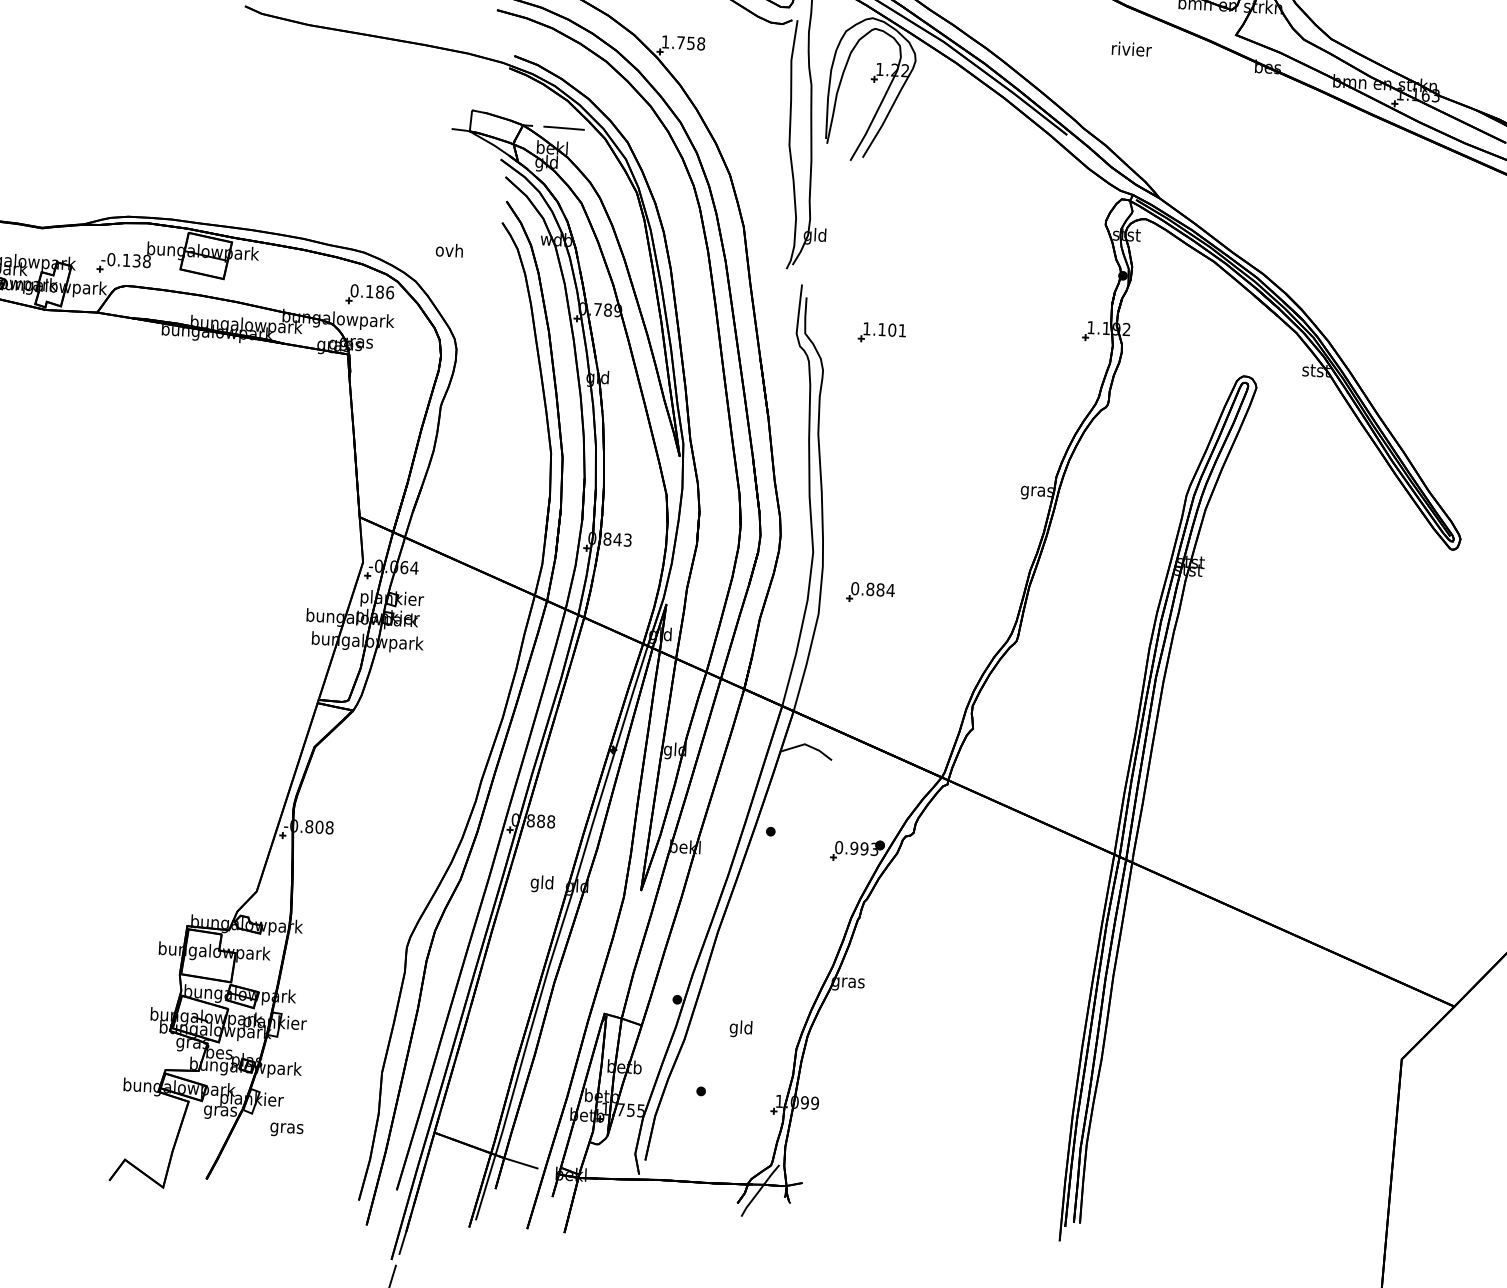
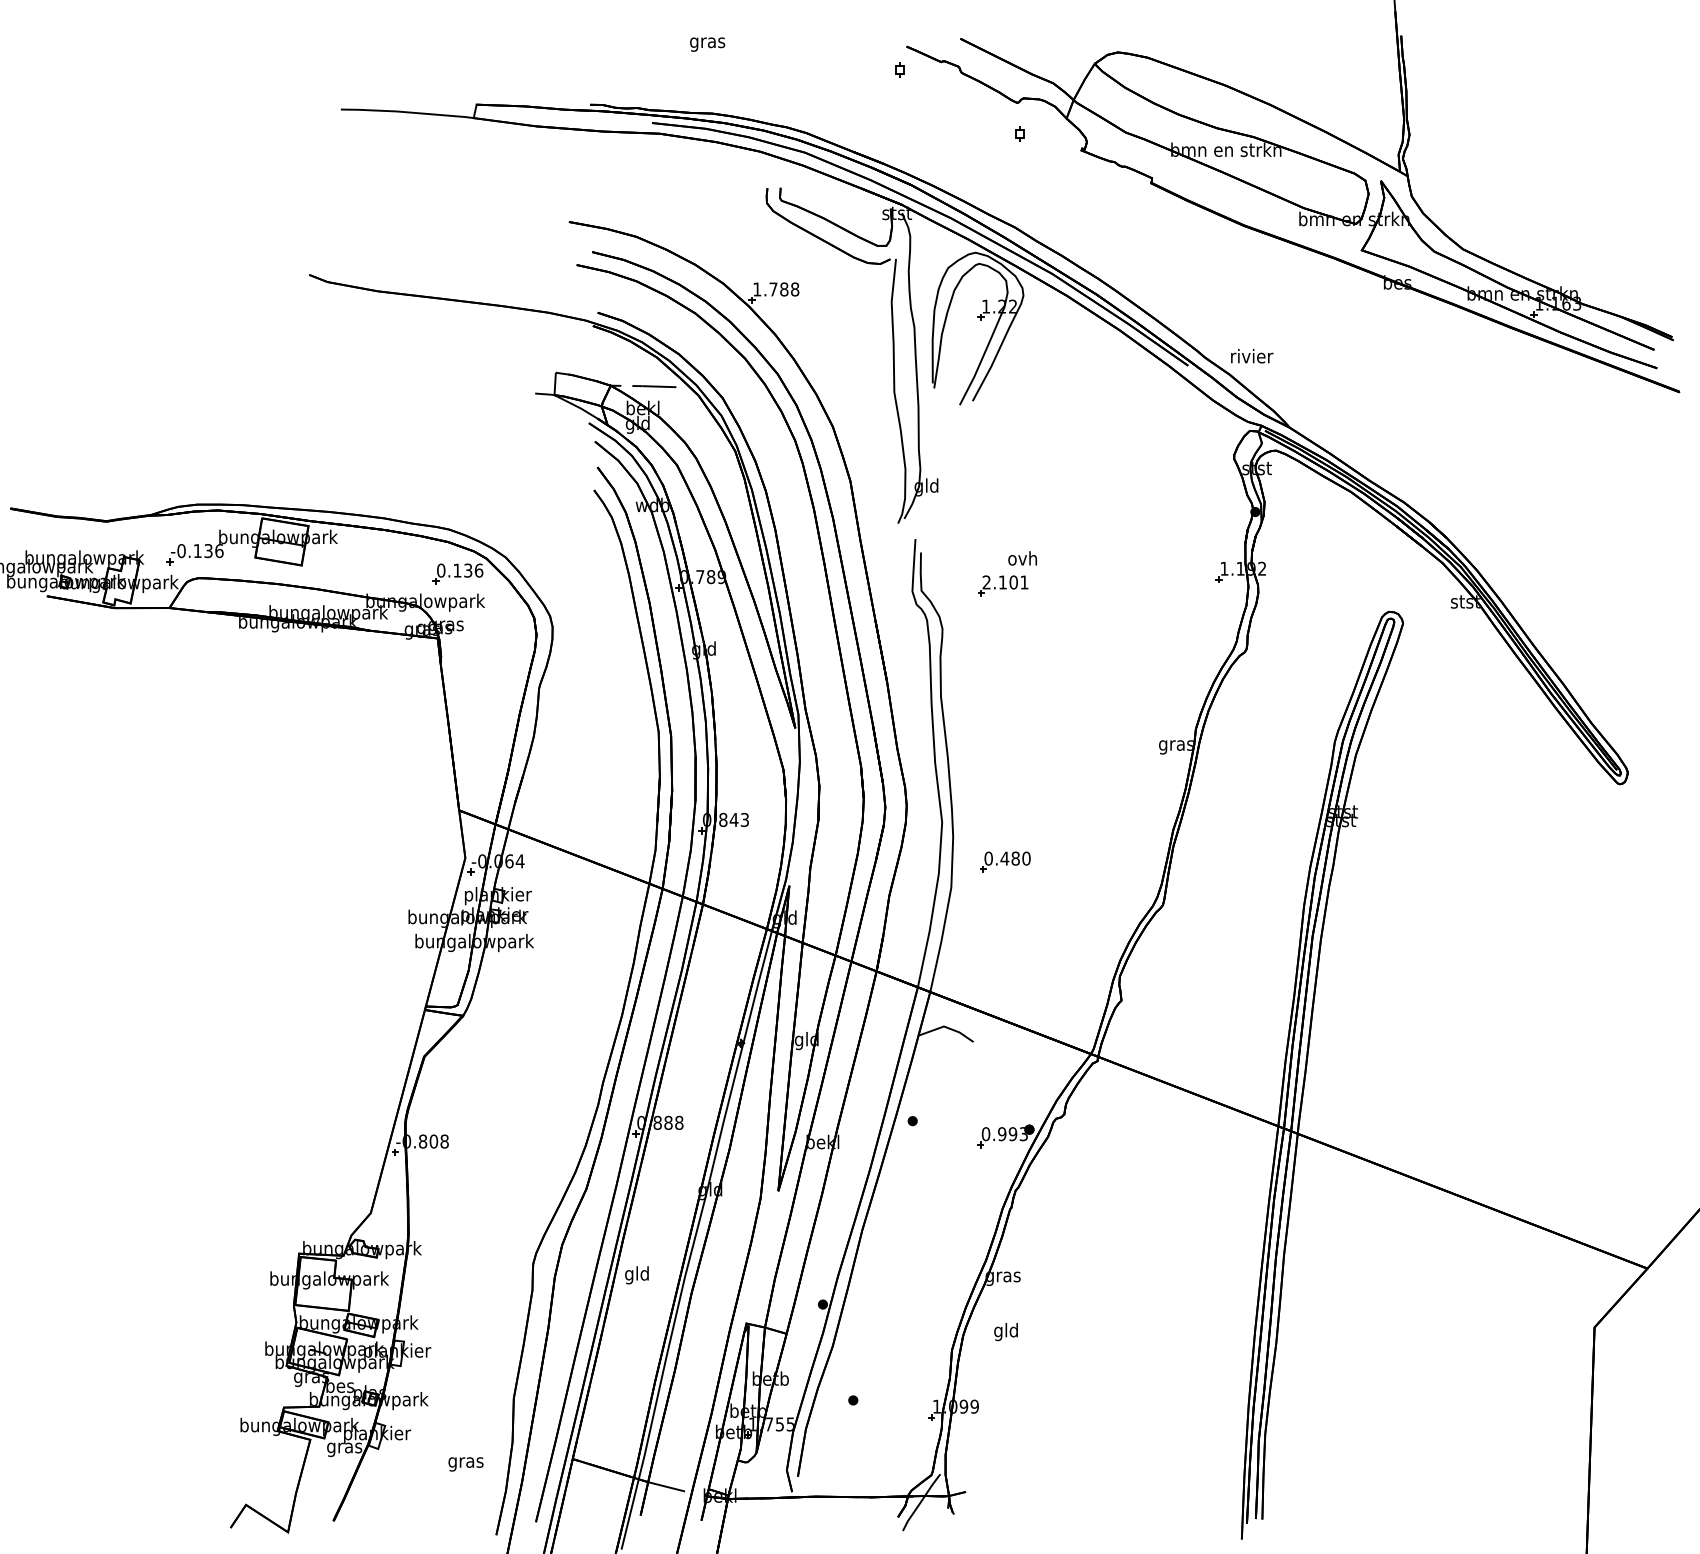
text: (691, 43) -> (784, 289), 1.758 -> 1.788
text: (1132, 49) -> (1252, 356), moved
text: (449, 250) -> (1022, 558), moved
text: (147, 260) -> (219, 550), -0.138 -> -0.136
text: (380, 292) -> (468, 570), 0.186 -> 0.136
text: (866, 328) -> (986, 582), 1.101 -> 2.101
text: (880, 589) -> (1015, 858), 0.884 -> 0.480
text: (541, 884) -> (636, 1275), moved
text: (740, 1029) -> (1005, 1332), moved
text: (286, 1130) -> (465, 1464), moved

